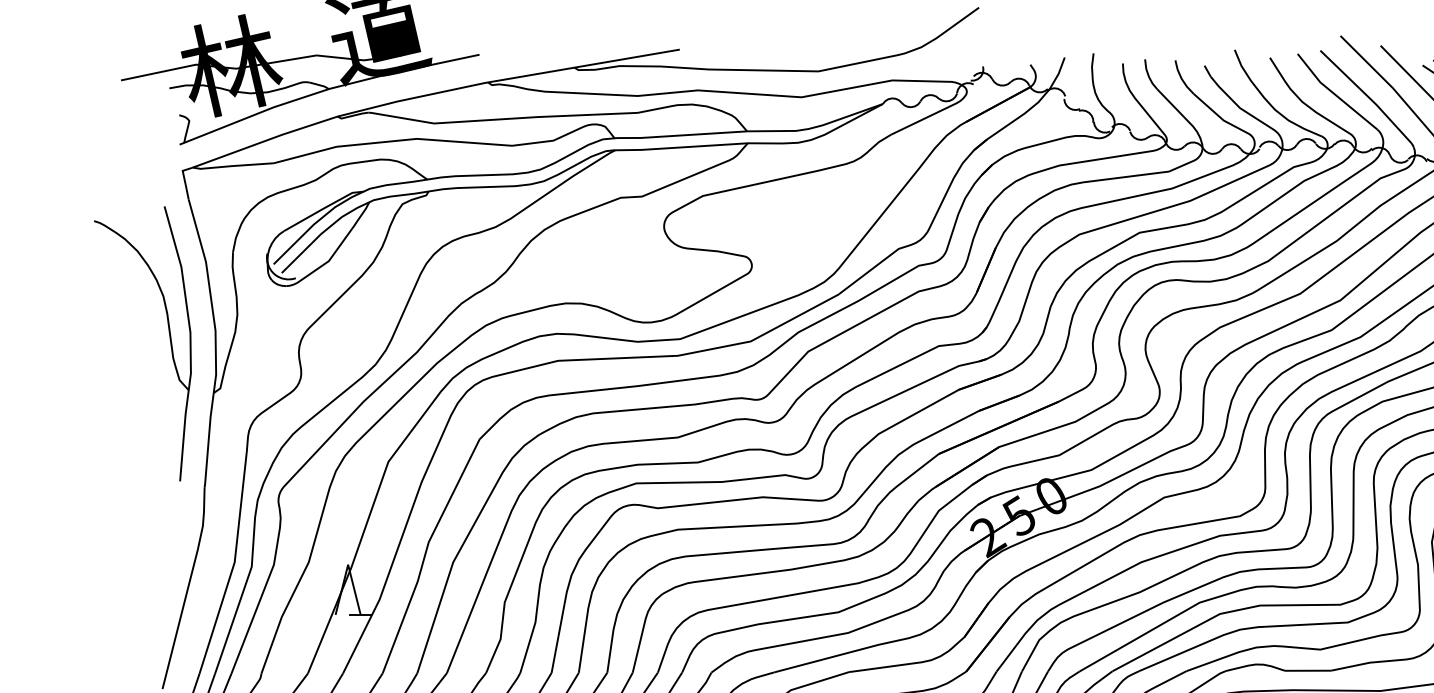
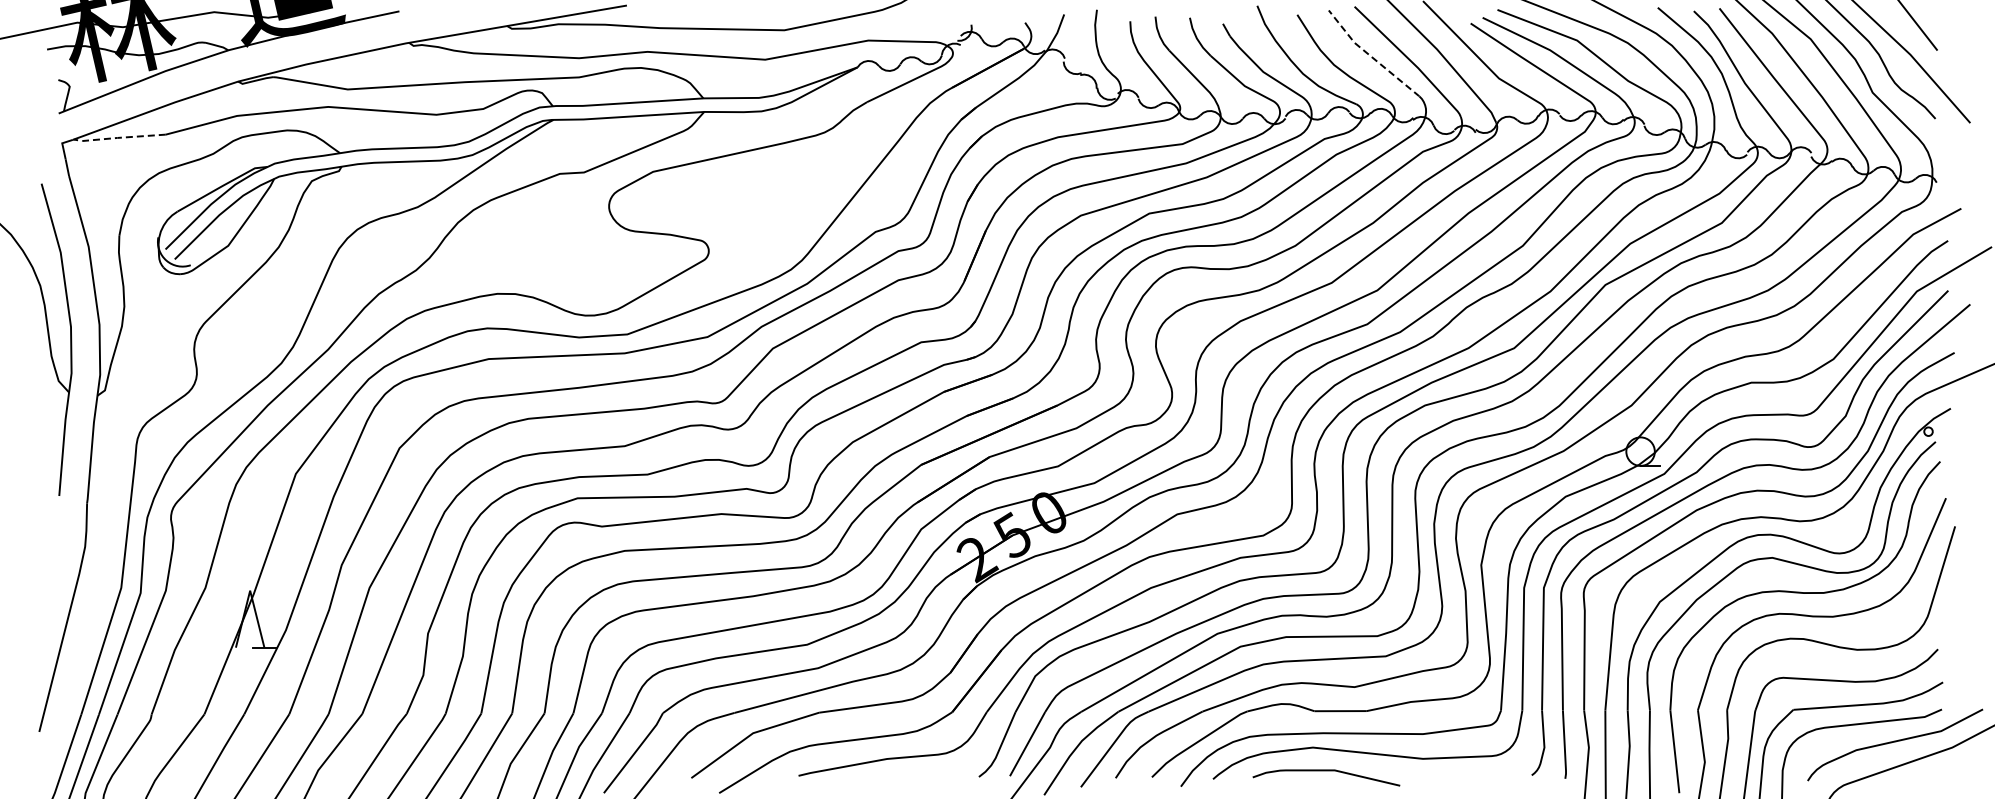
line: (1335, 94) -> (1371, 56), solid -> dashed
line: (231, 165) -> (117, 137), solid -> dashed

